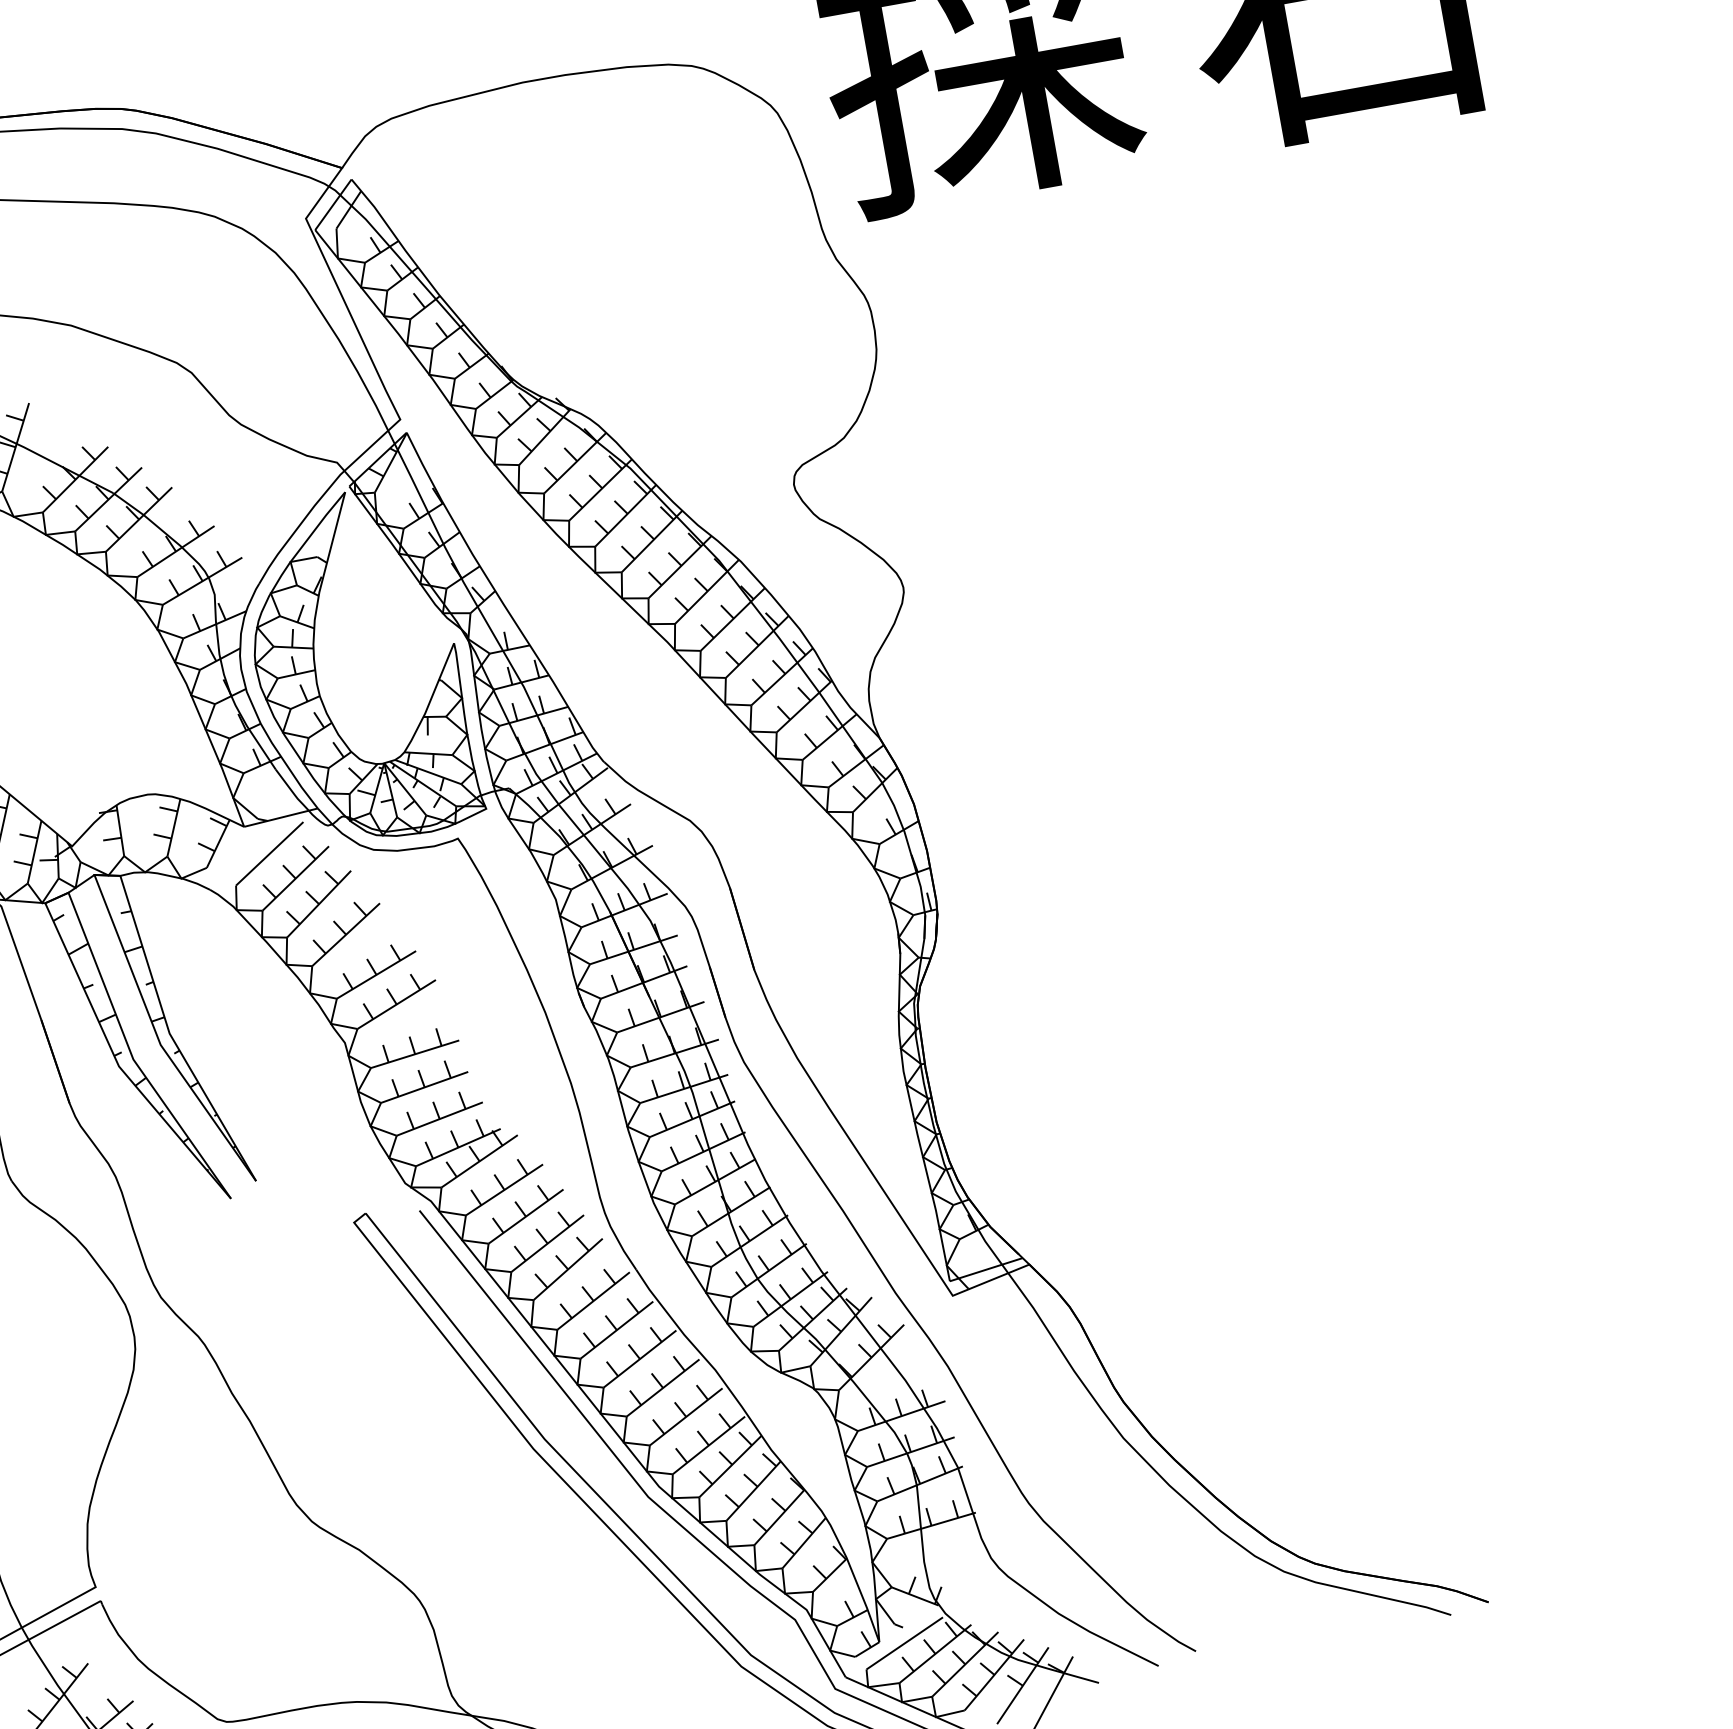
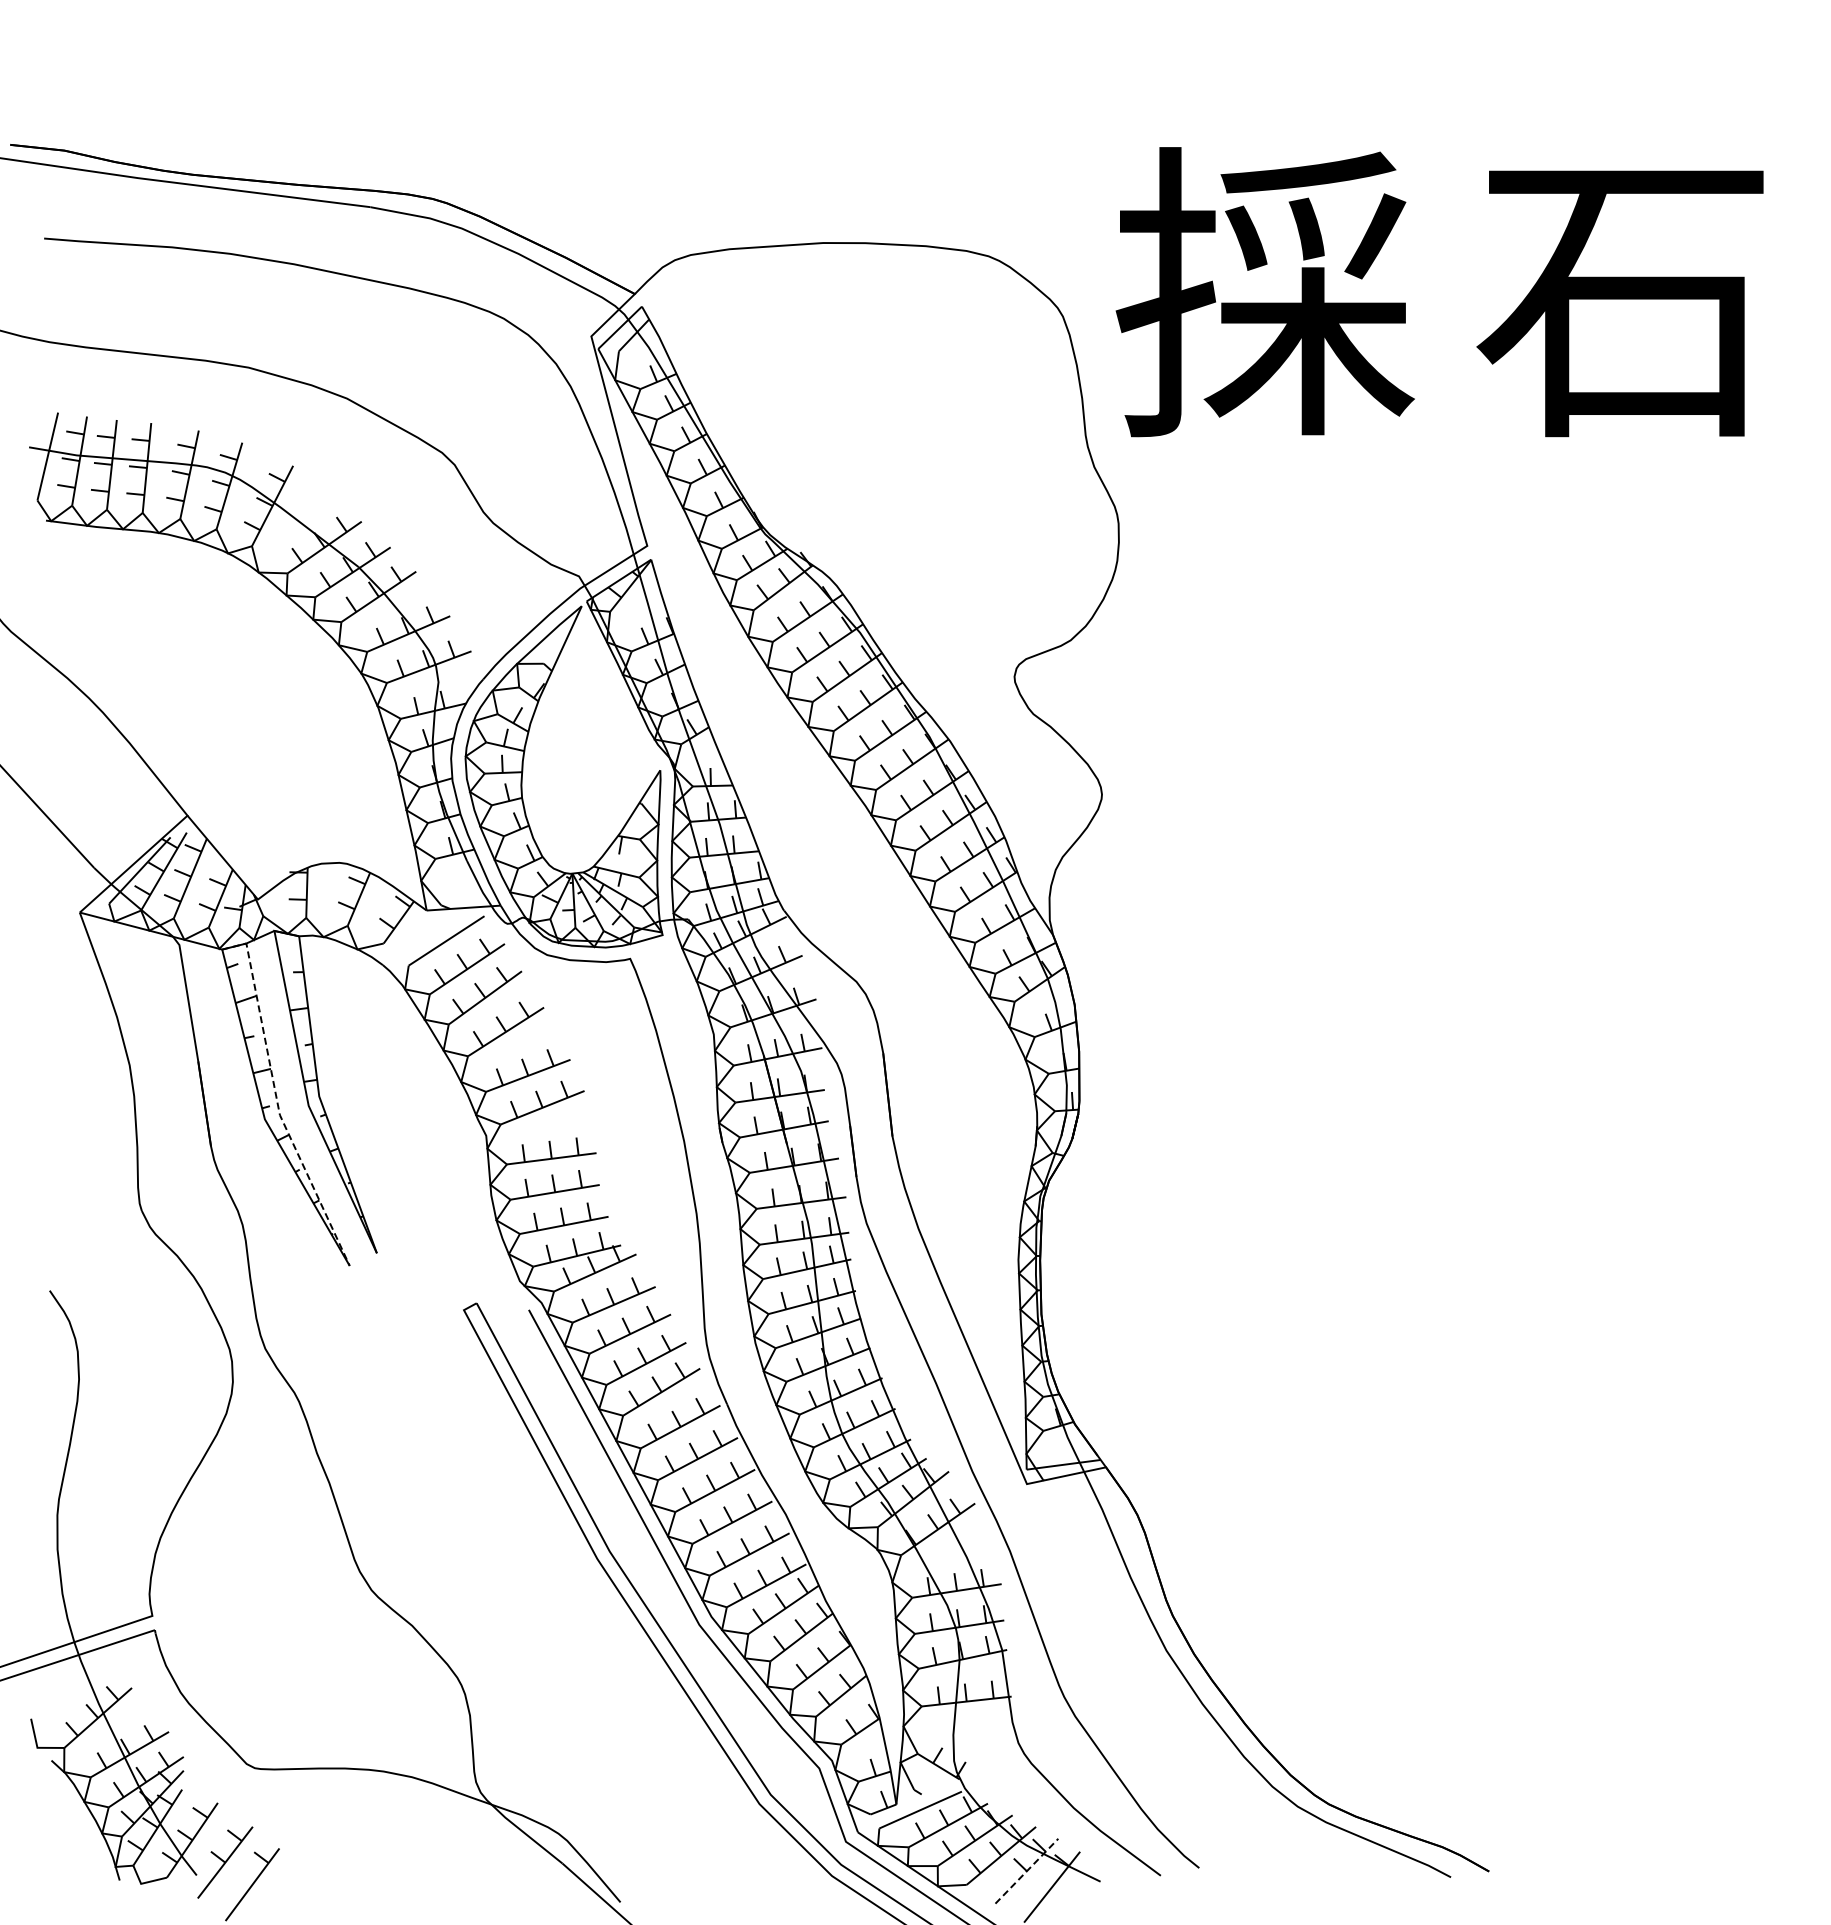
line: (127, 1044) -> (276, 1099), solid -> dashed
line: (1023, 1684) -> (1027, 1870), solid -> dashed

